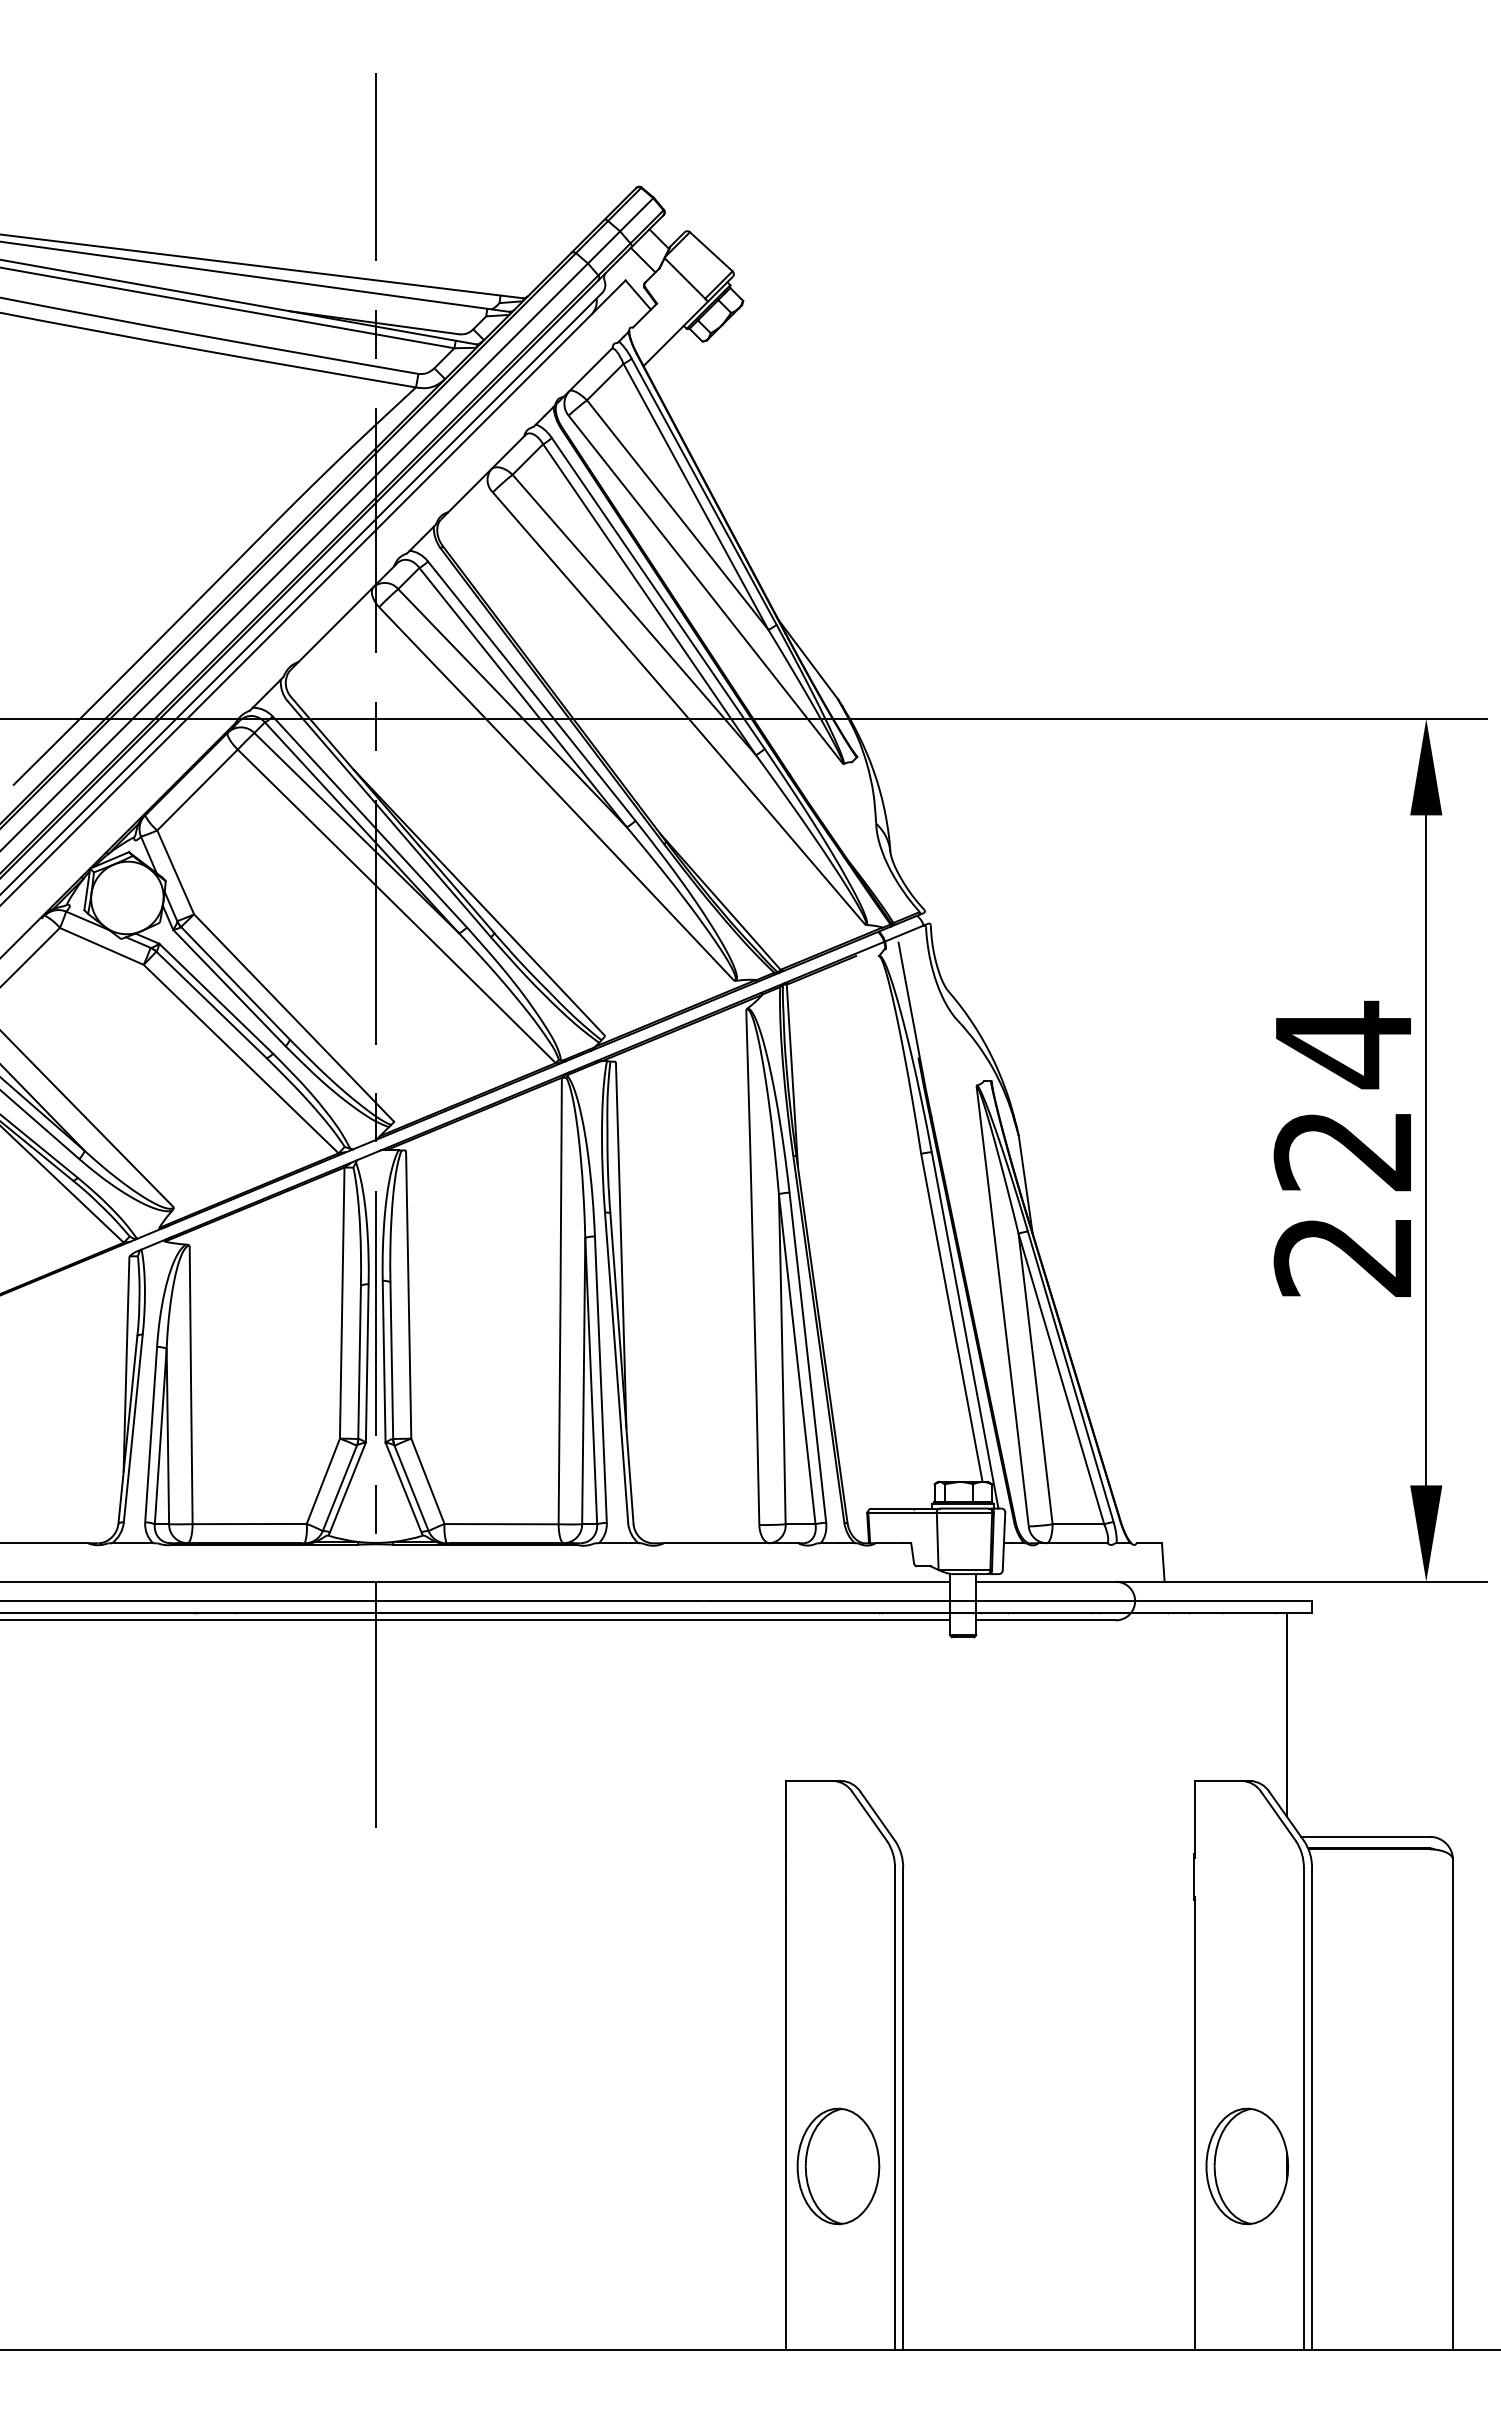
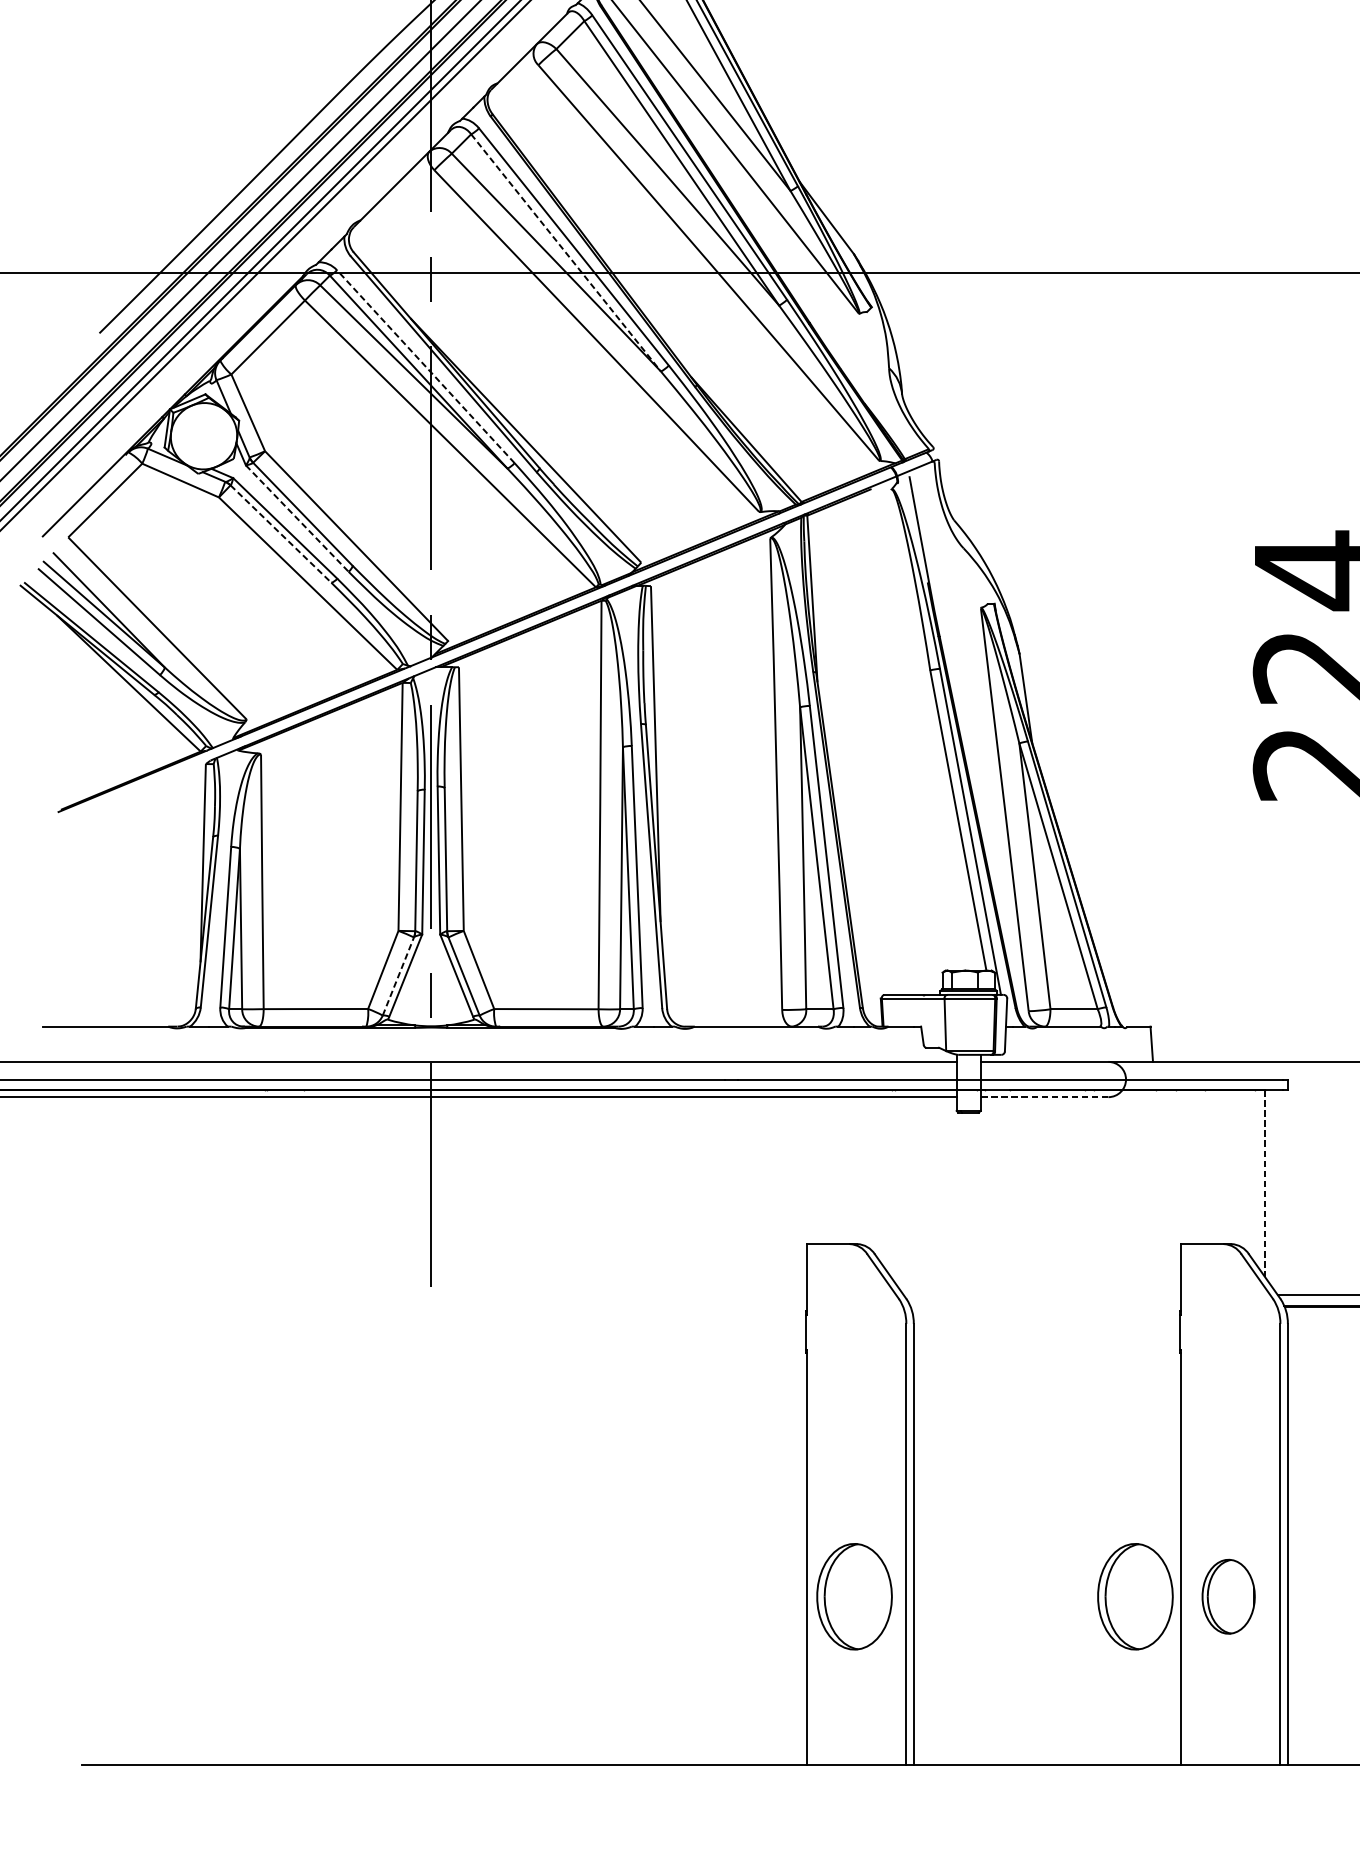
line: (523, 698) -> (566, 253), solid -> dashed
line: (369, 821) -> (425, 366), solid -> dashed
line: (229, 987) -> (297, 518), solid -> dashed
line: (211, 1004) -> (280, 533), solid -> dashed
line: (340, 1487) -> (398, 975), solid -> dashed
line: (1046, 1620) -> (1044, 1097), solid -> dashed
line: (1287, 1715) -> (1265, 1184), solid -> dashed
part: (1145, 2166) -> (1135, 1596), added
part: (1247, 2166) -> (1228, 1596), size x0.7

